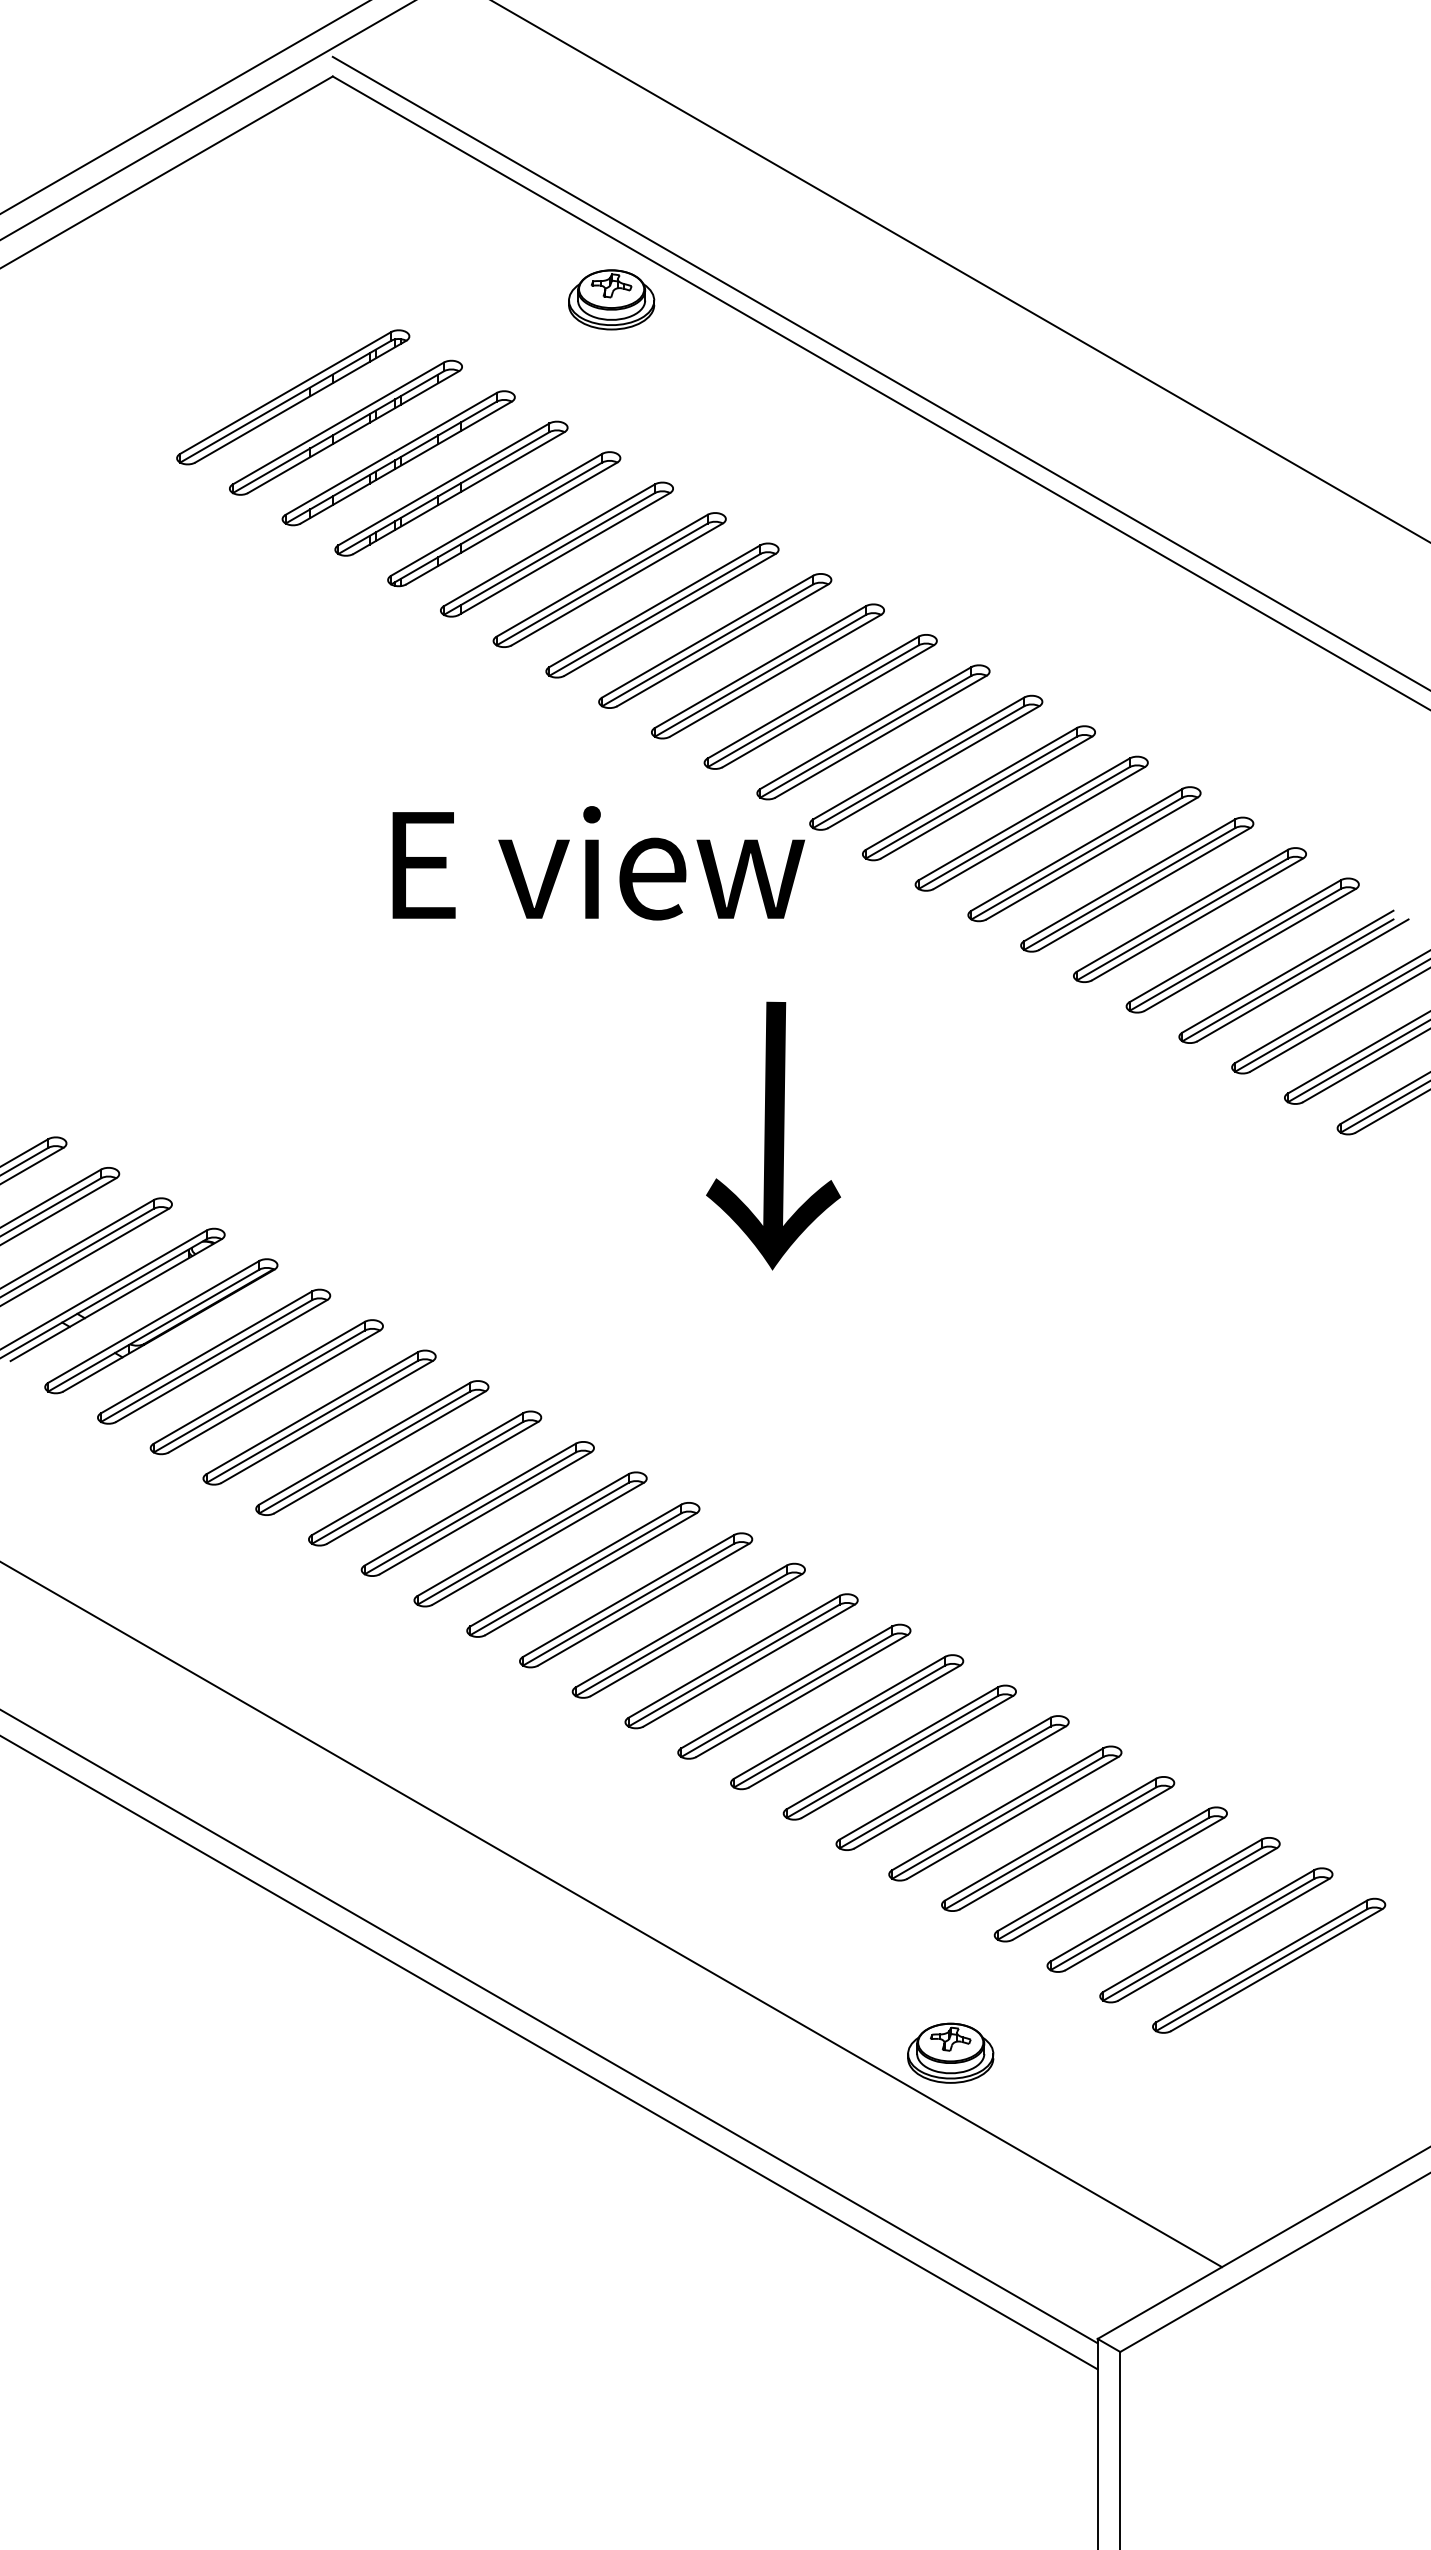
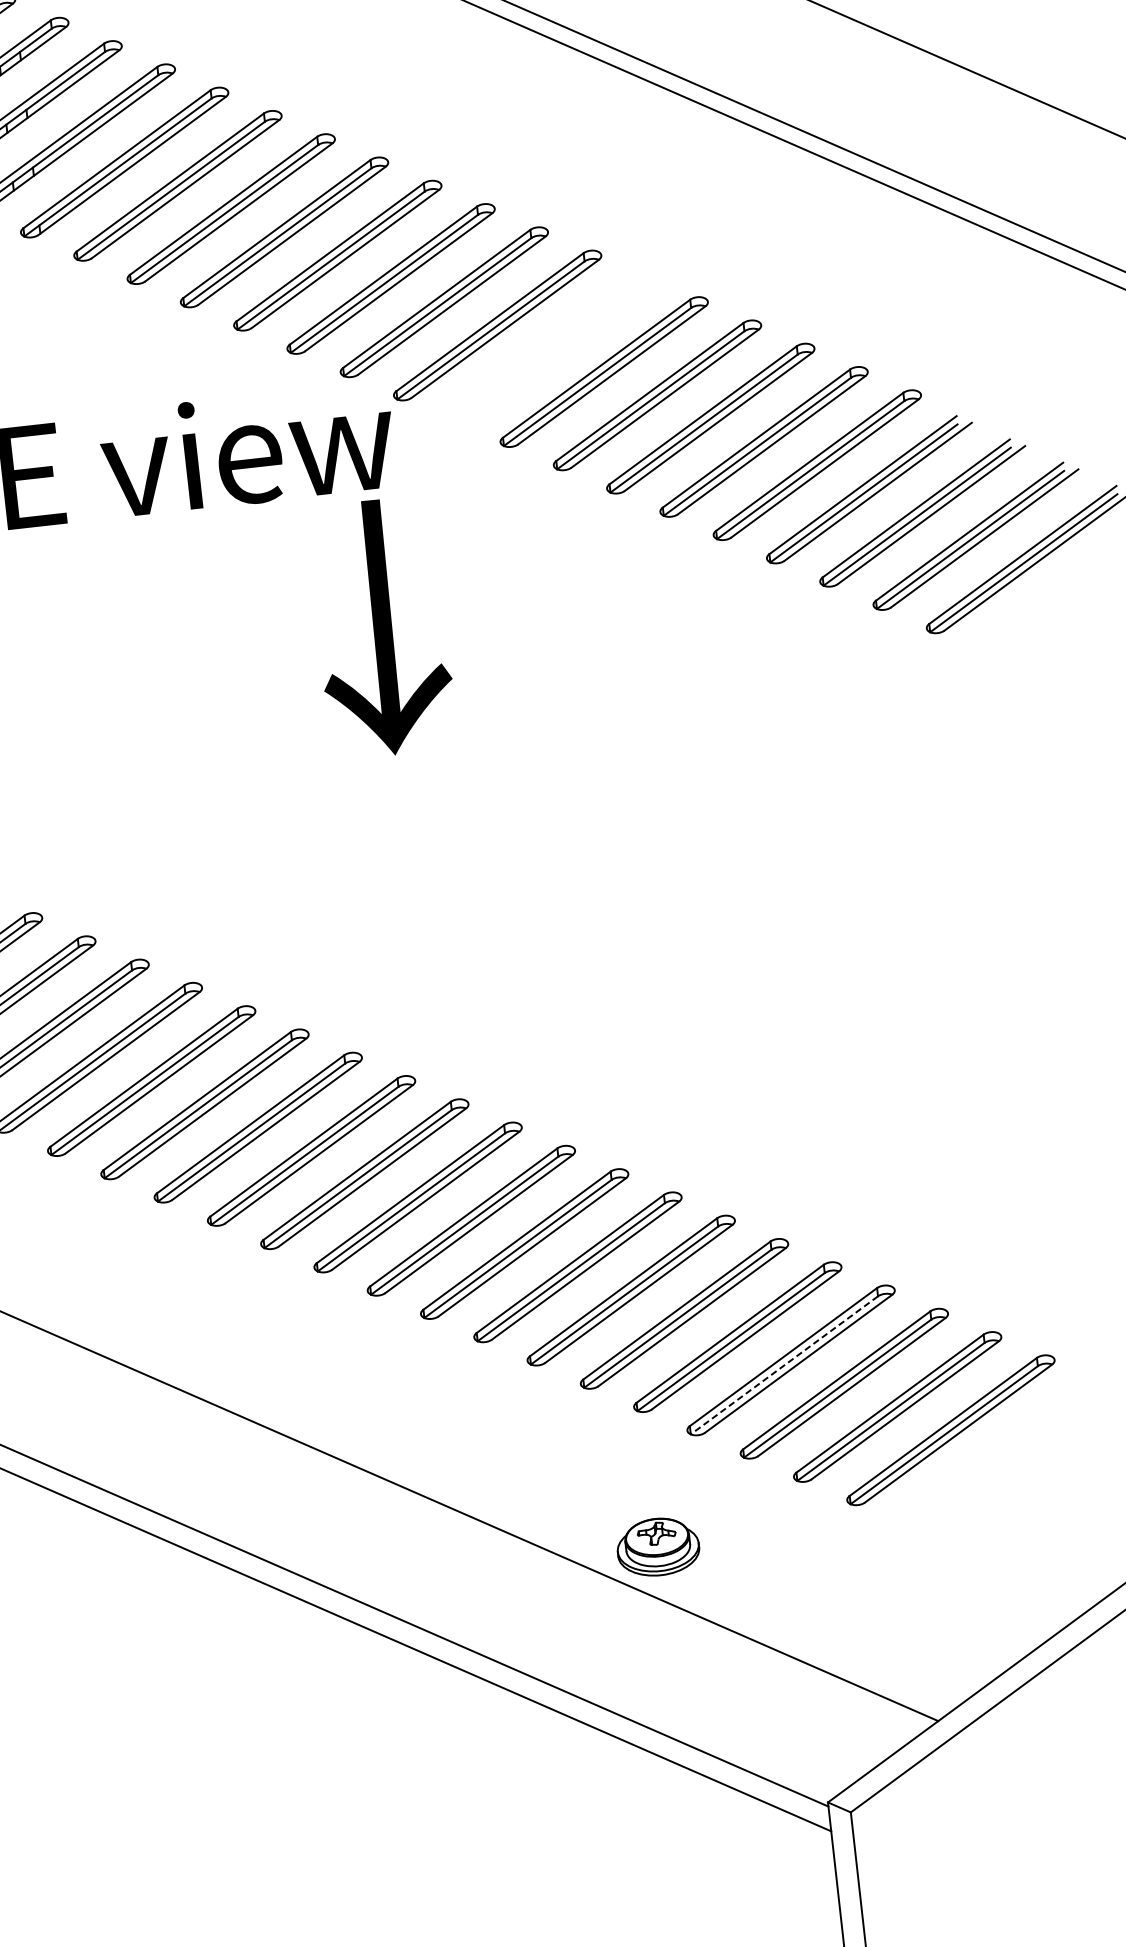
part: (978, 793) -> (550, 349), removed
text: (773, 1135) -> (381, 627), moved
line: (1103, 1878) -> (784, 1365), solid -> dashed

